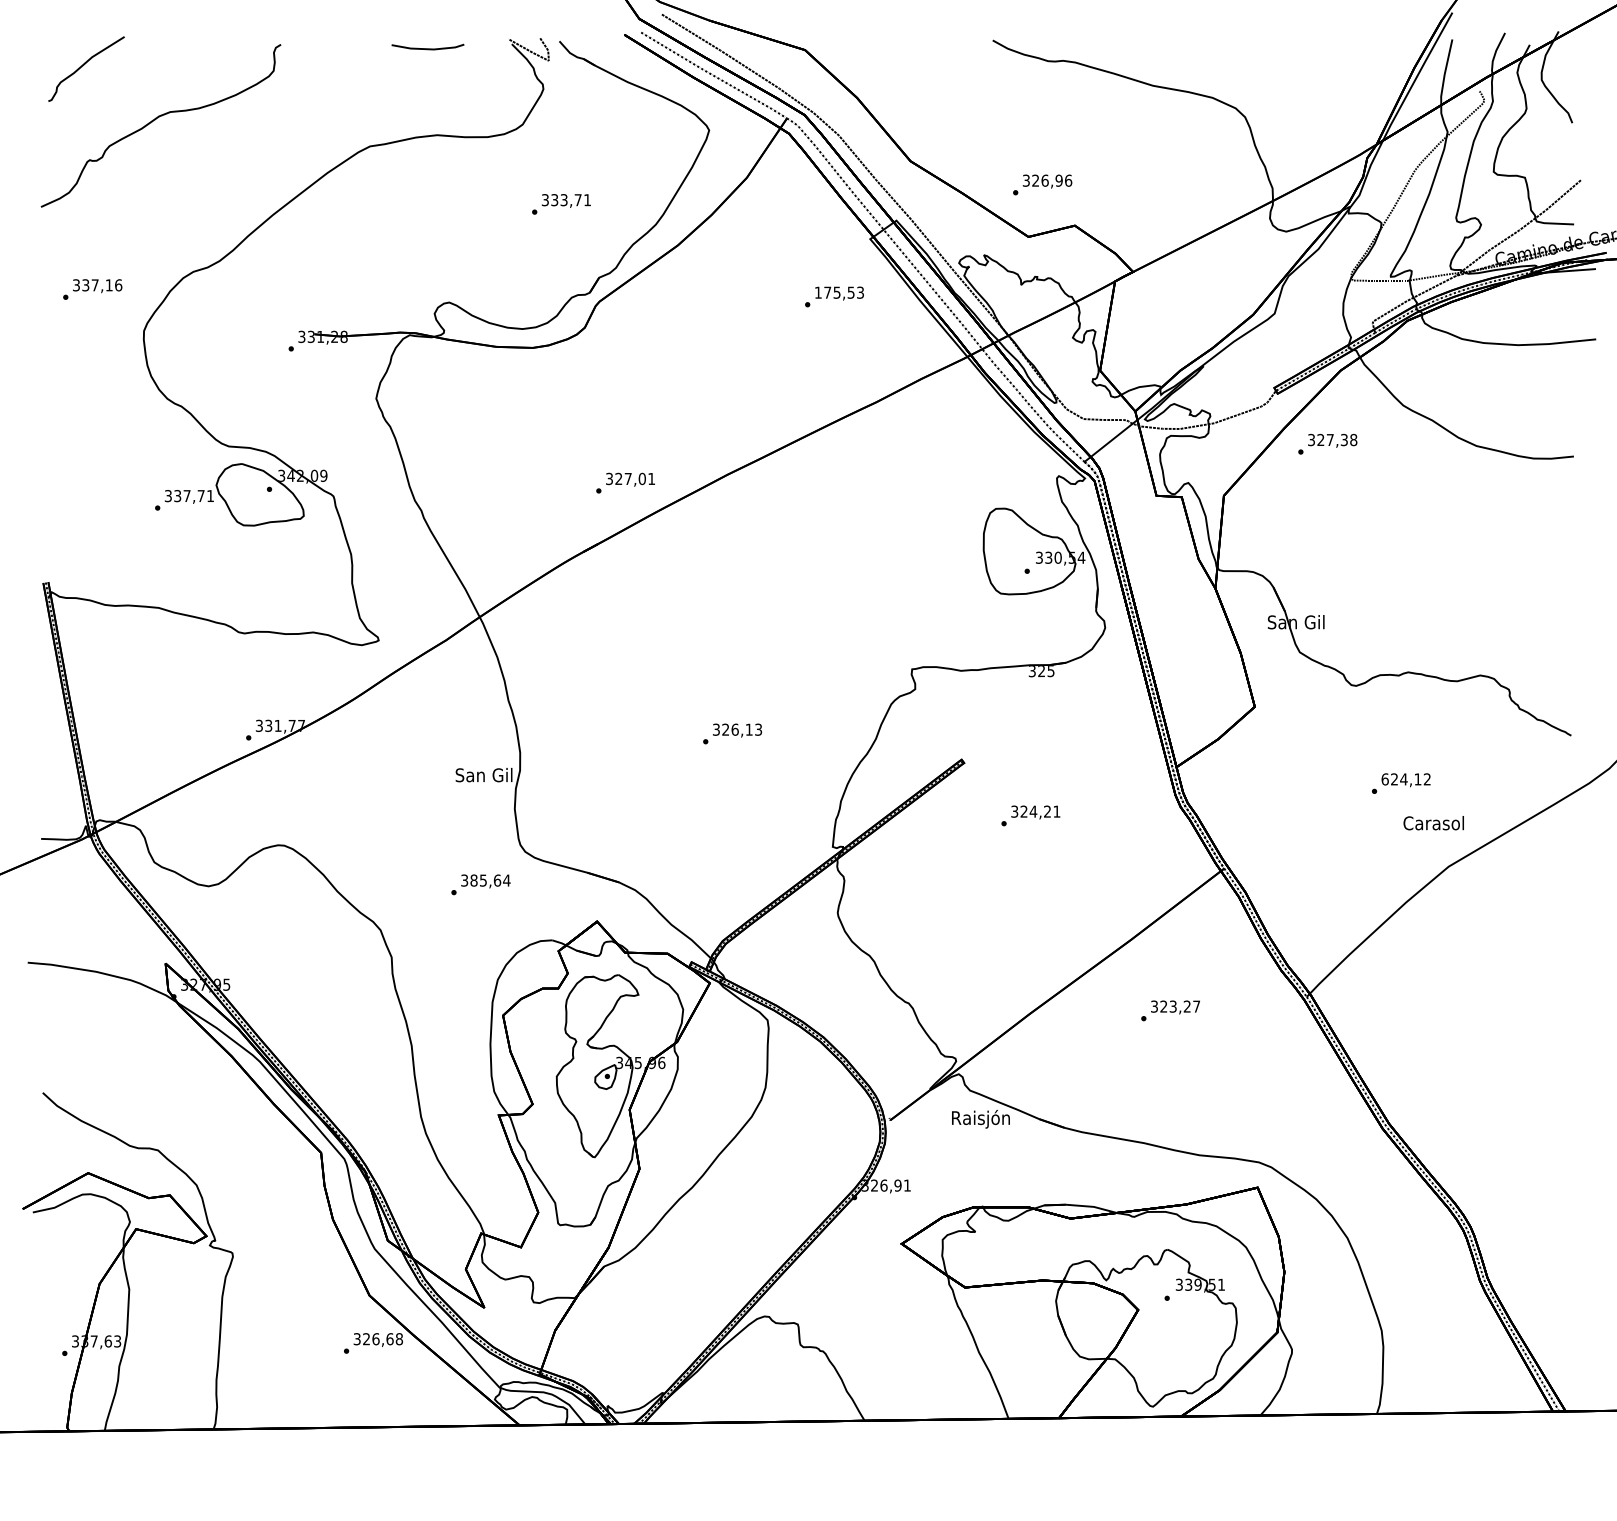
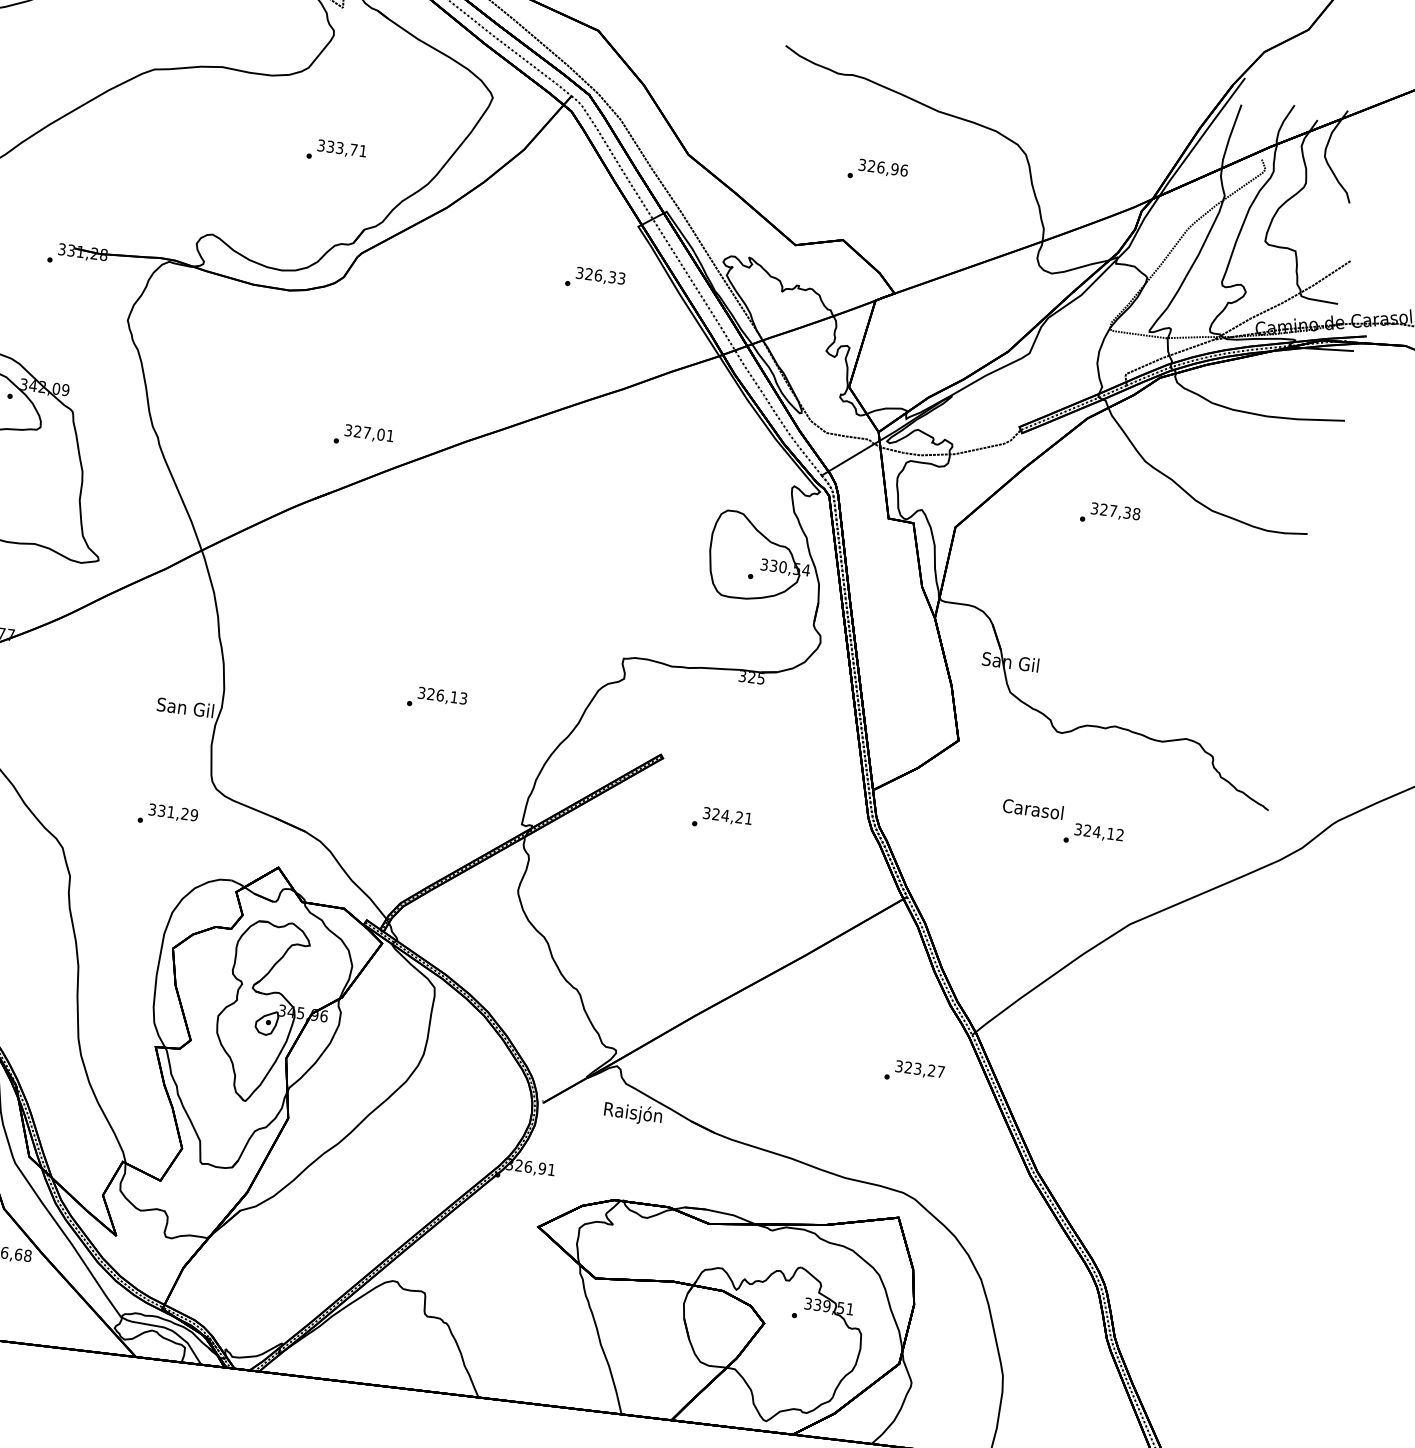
text: (1042, 184) -> (877, 170), moved
text: (834, 292) -> (595, 274), 175,53 -> 326,33
text: (1327, 444) -> (1109, 515), moved
text: (1384, 779) -> (1077, 829), 624,12 -> 324,12
text: (1433, 823) -> (1032, 809), moved
text: (490, 880) -> (178, 813), 385,64 -> 331,29
text: (1170, 1010) -> (914, 1072), moved

